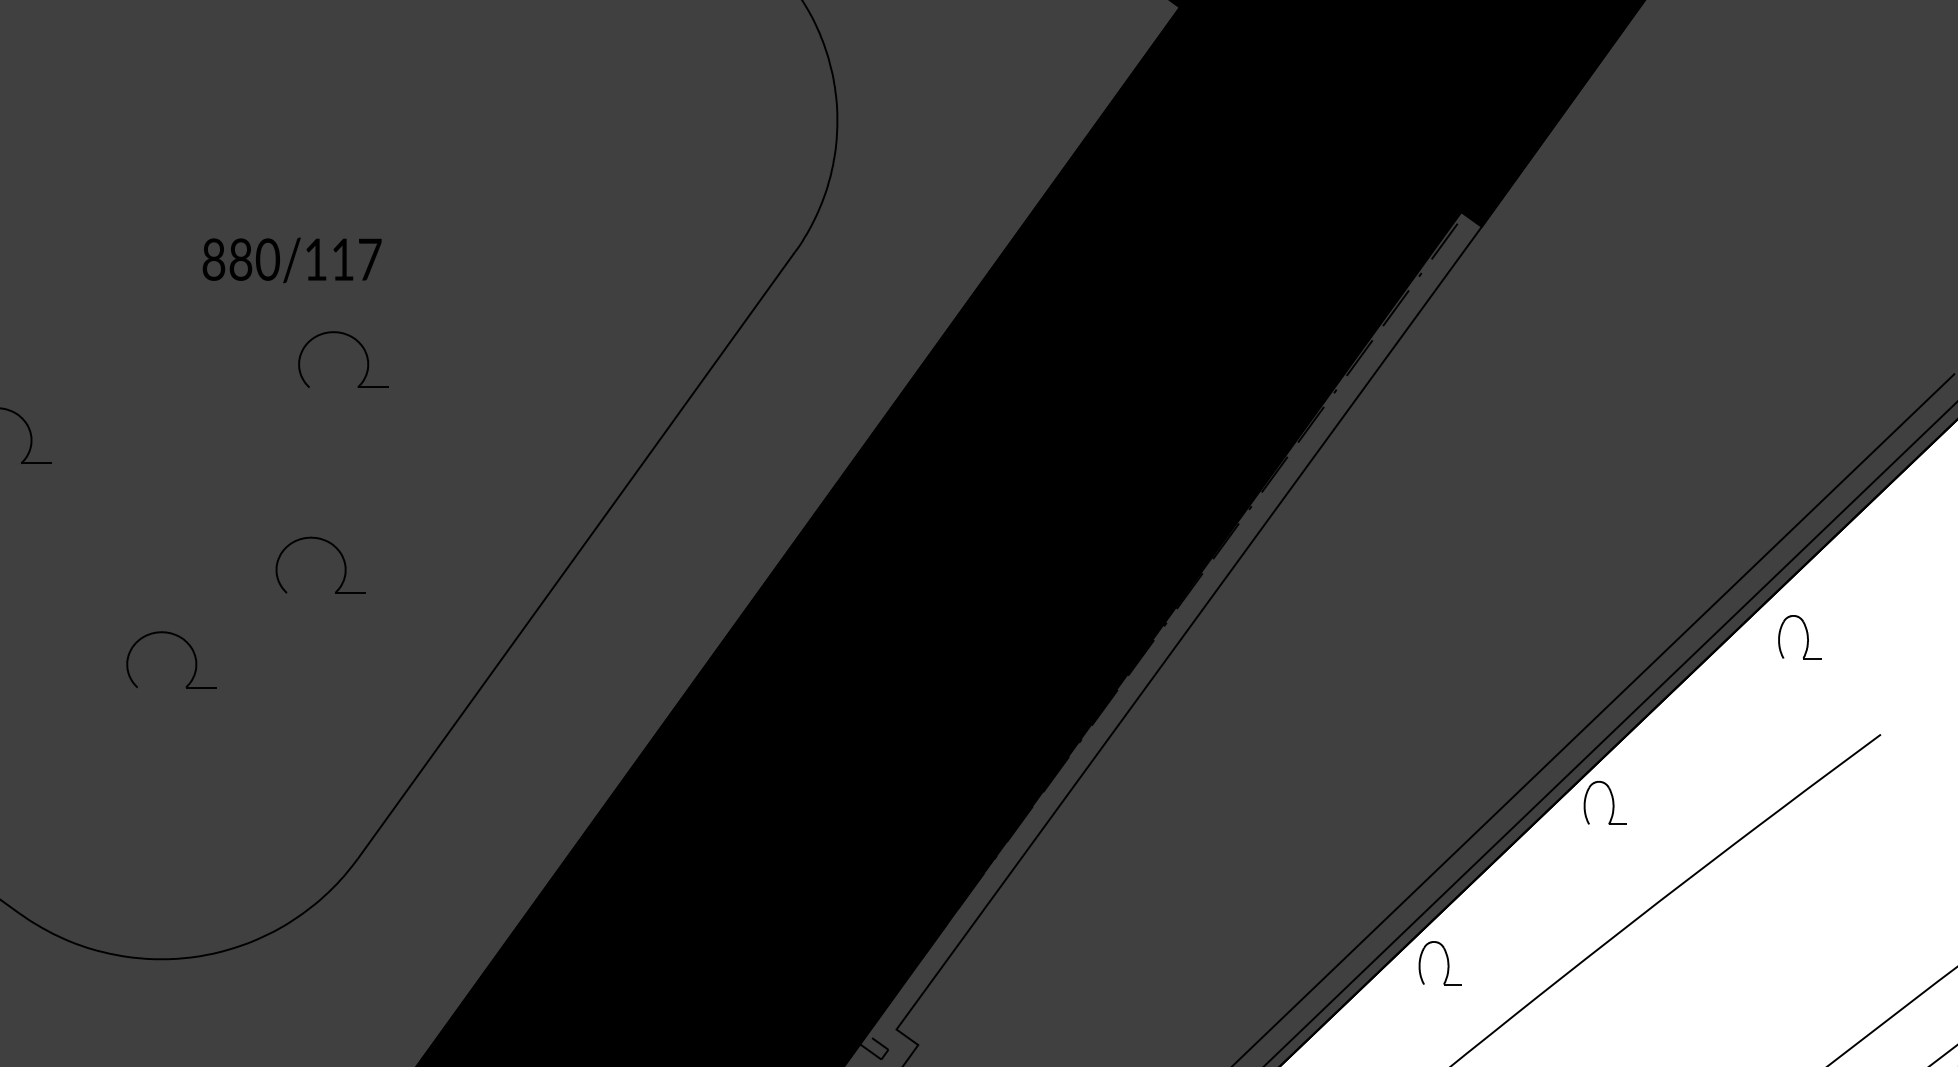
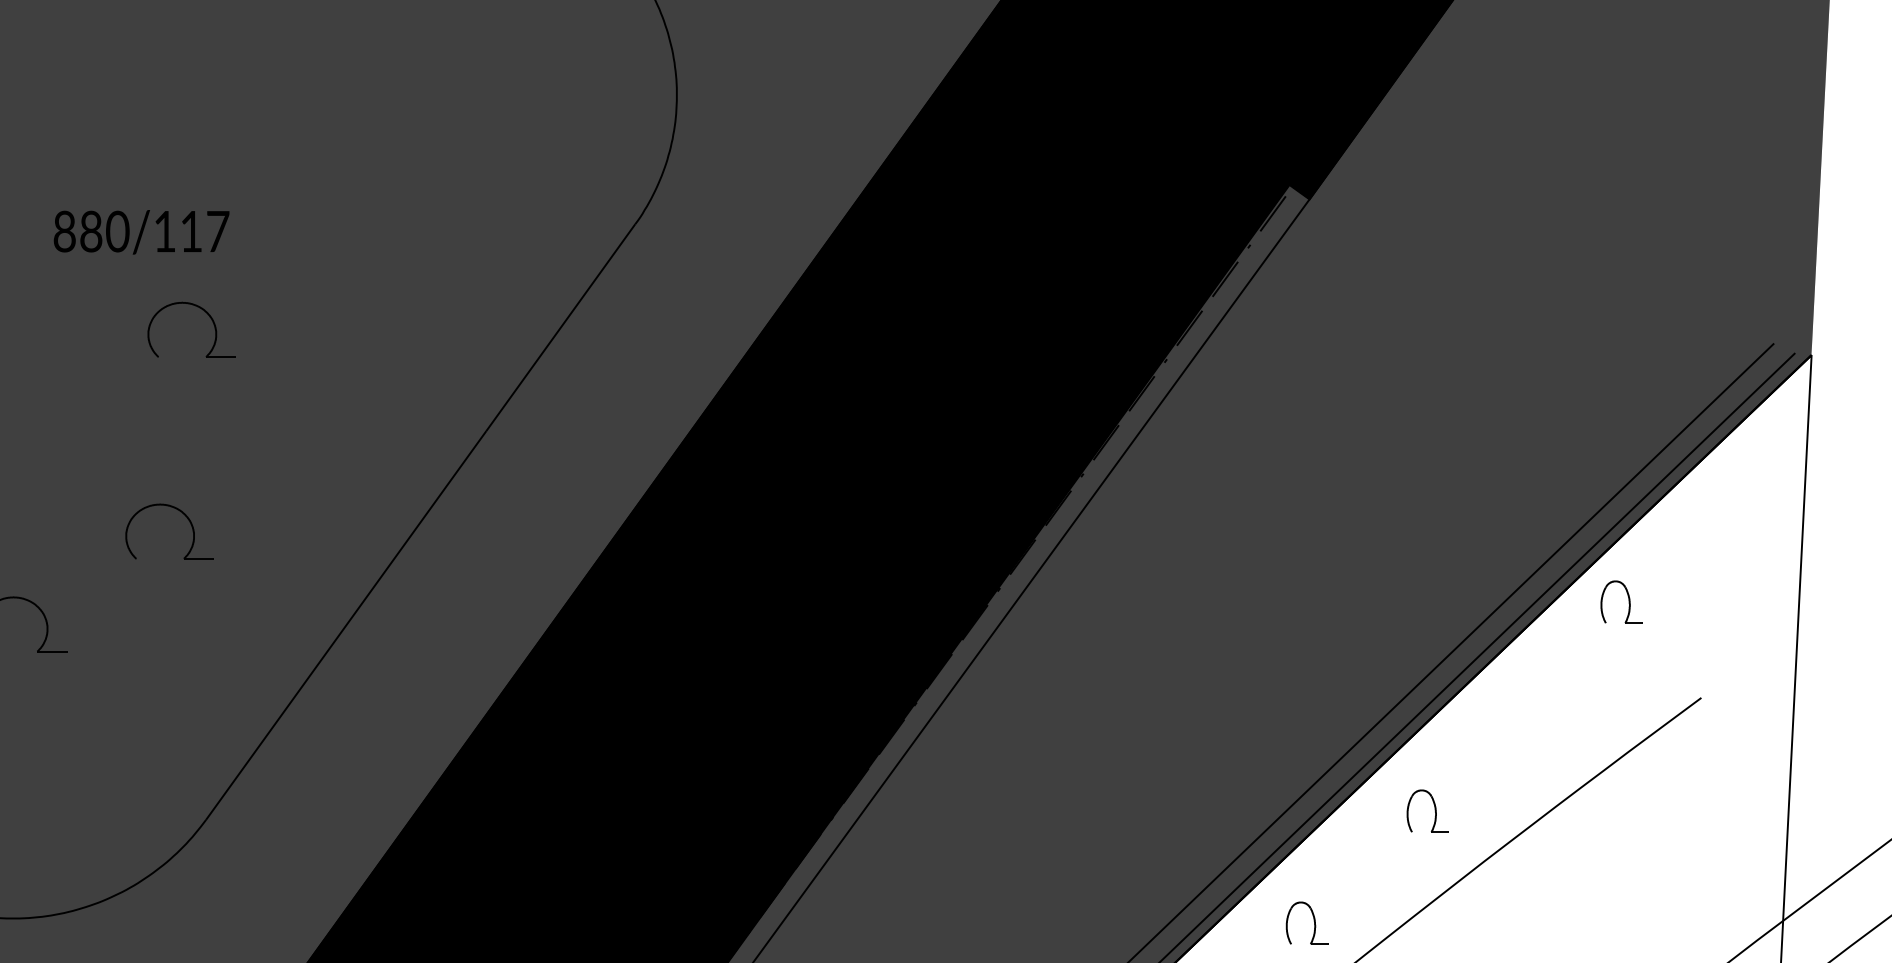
part: (1612, 802) -> (1434, 810), moved
part: (1447, 963) -> (1314, 923), moved

